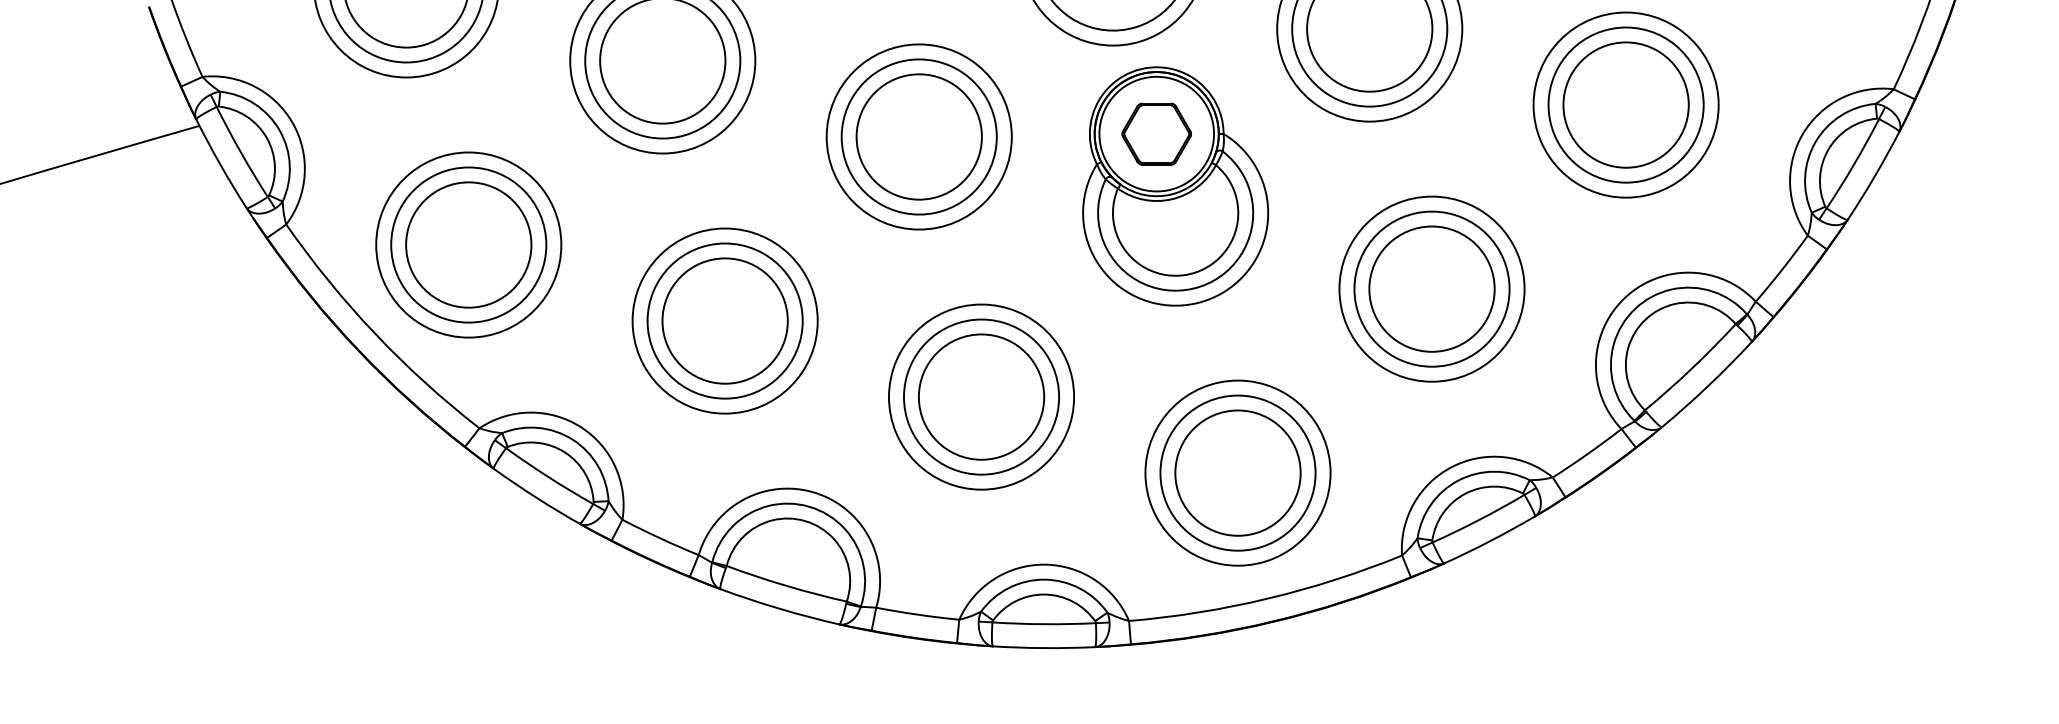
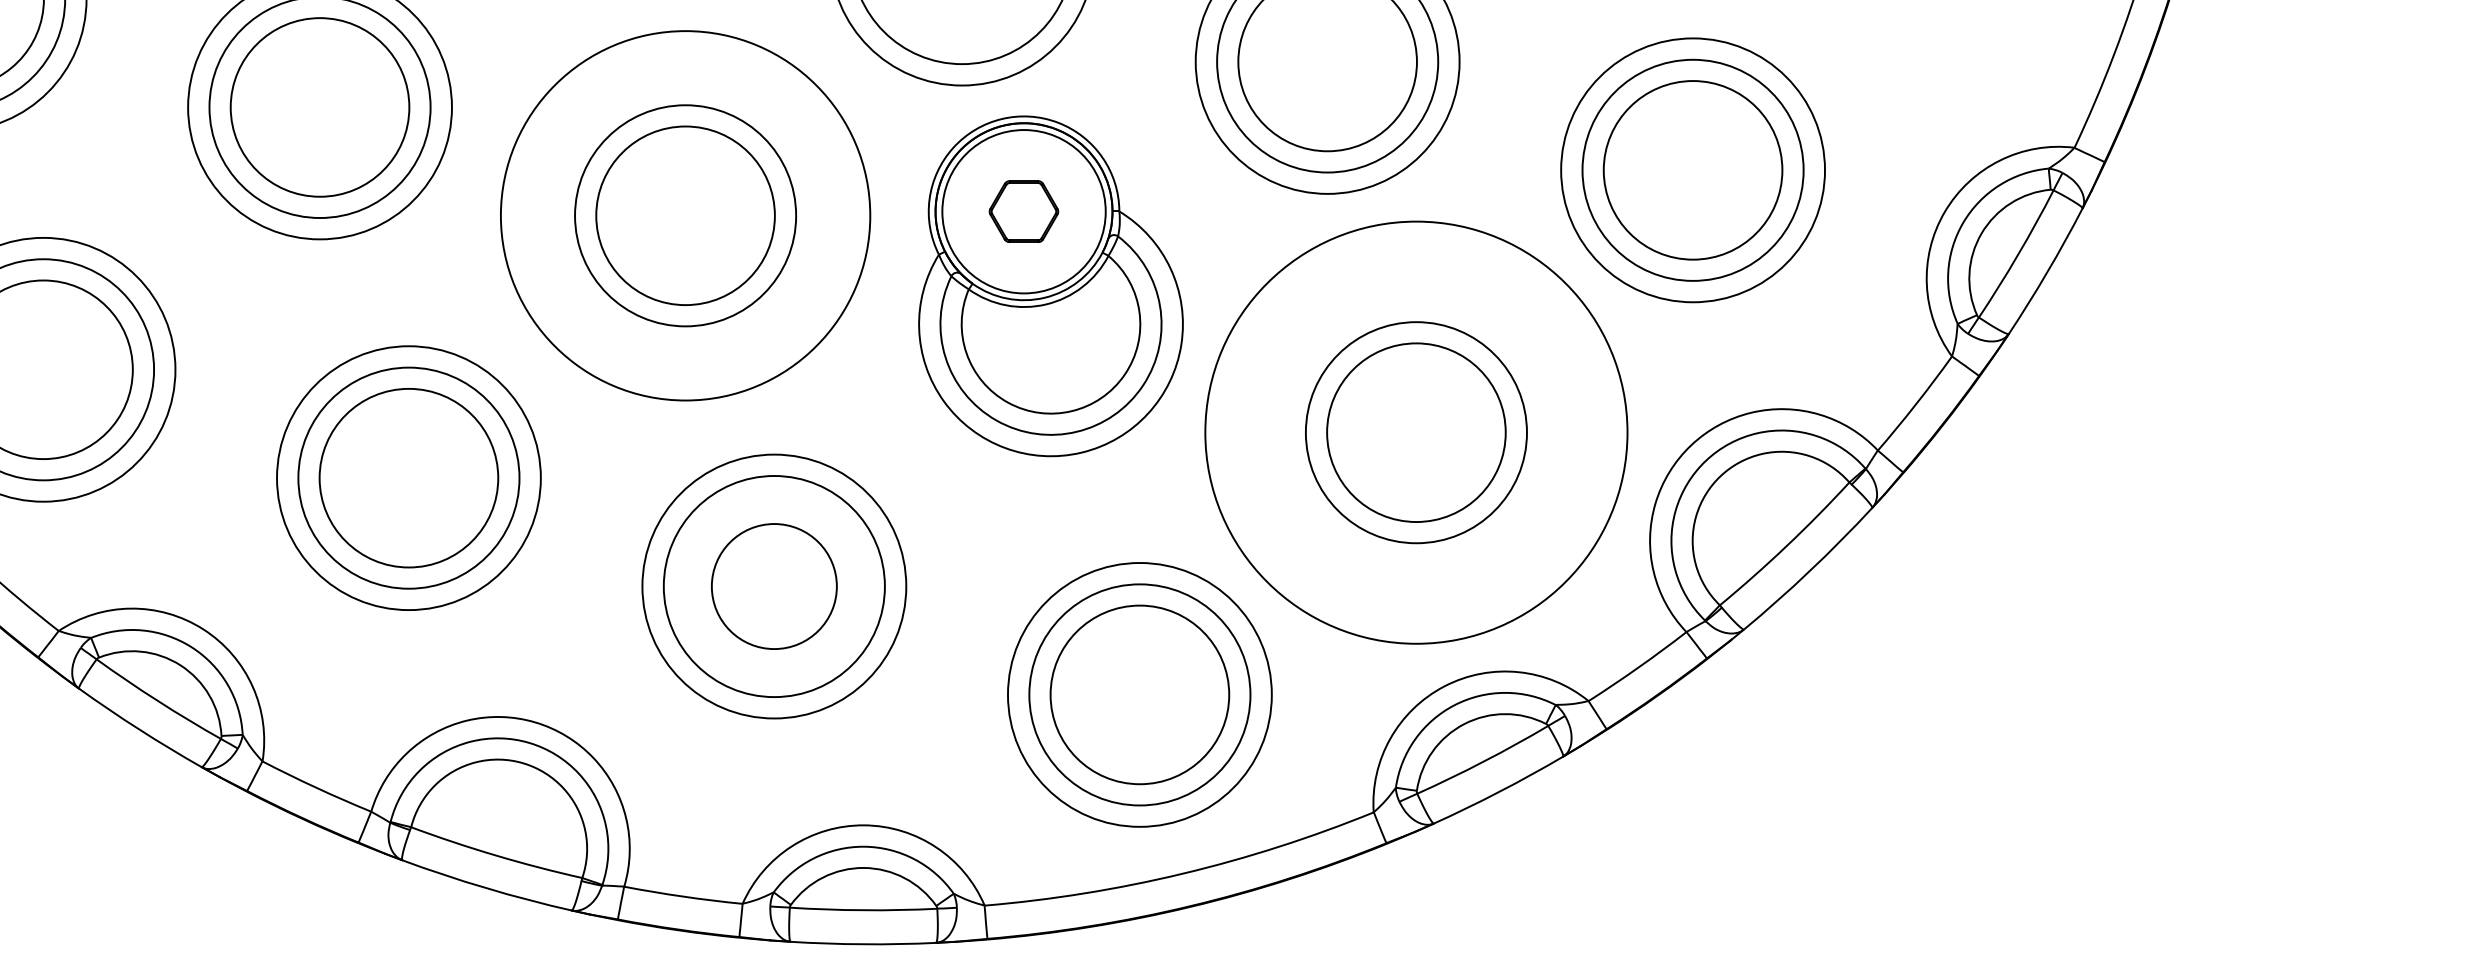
part: (1156, 133) -> (1023, 210), size x0.7
circle: (918, 136) -> (684, 215), size x1.4
circle: (1431, 288) -> (1415, 431), size x1.6
circle: (981, 396) -> (774, 585), size x0.7

